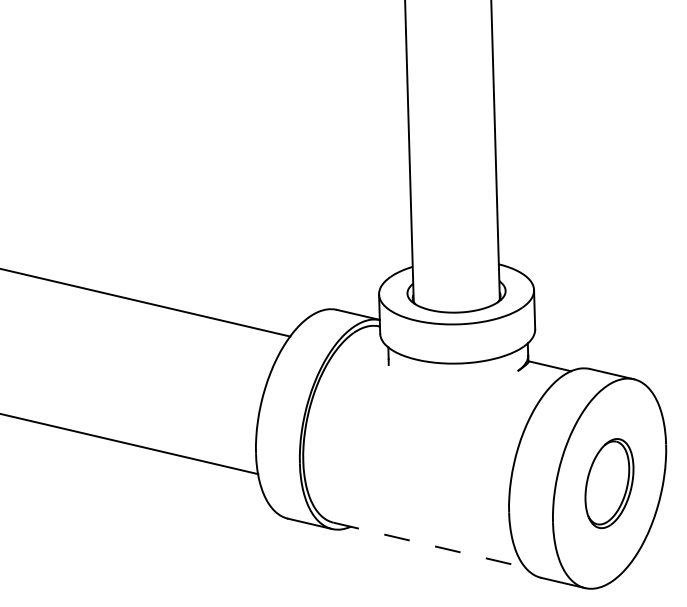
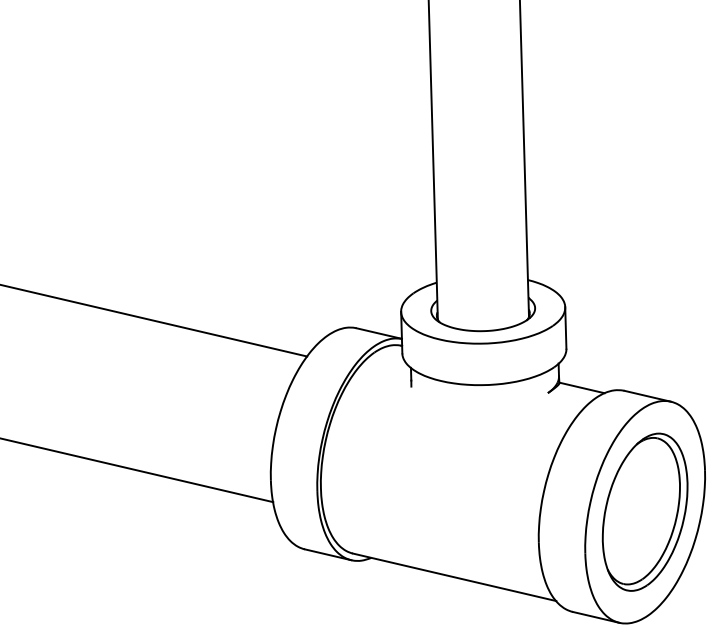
part: (608, 482) -> (644, 511), size x1.67
line: (430, 545) -> (455, 577), dashed -> solid

